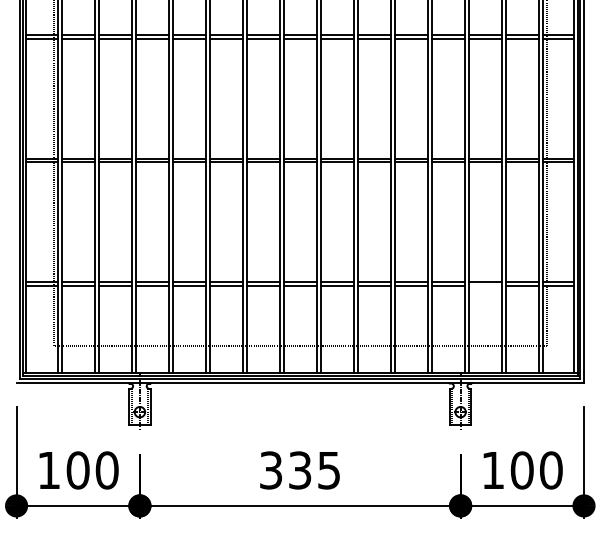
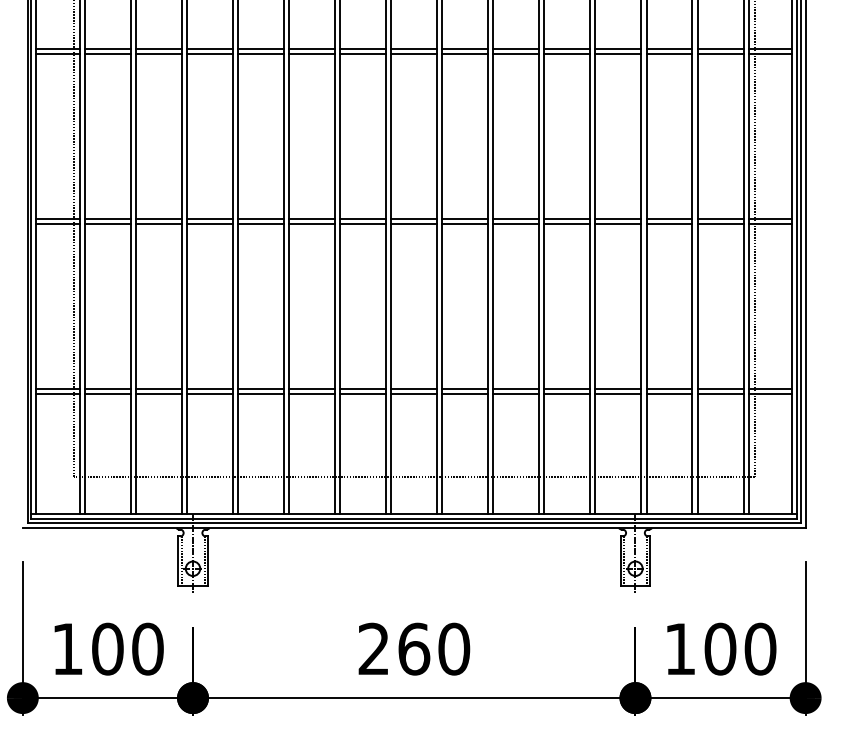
line: (485, 285) -> (669, 394), added
text: (300, 469) -> (414, 648), 335 -> 260

